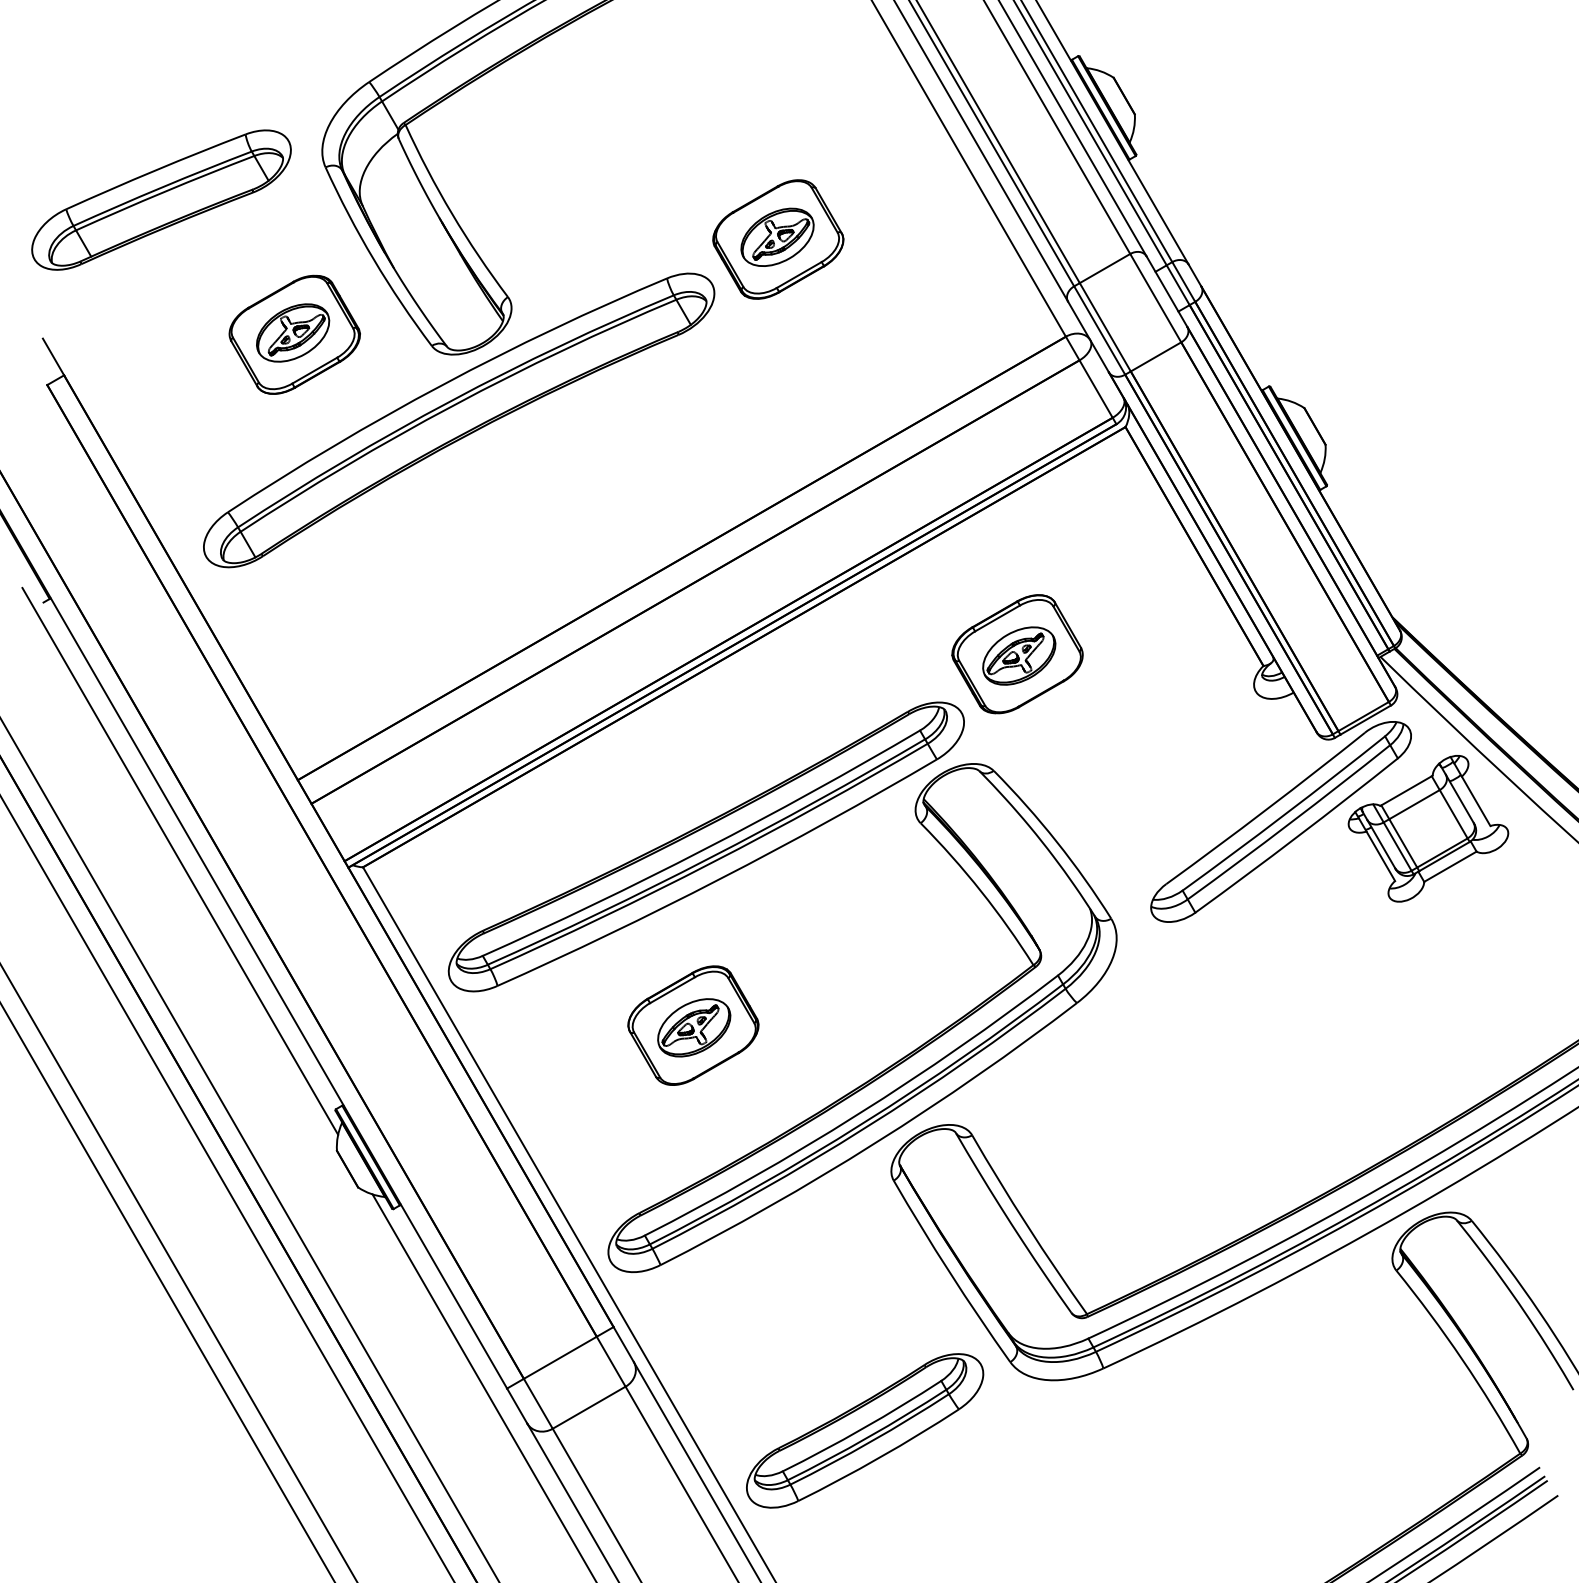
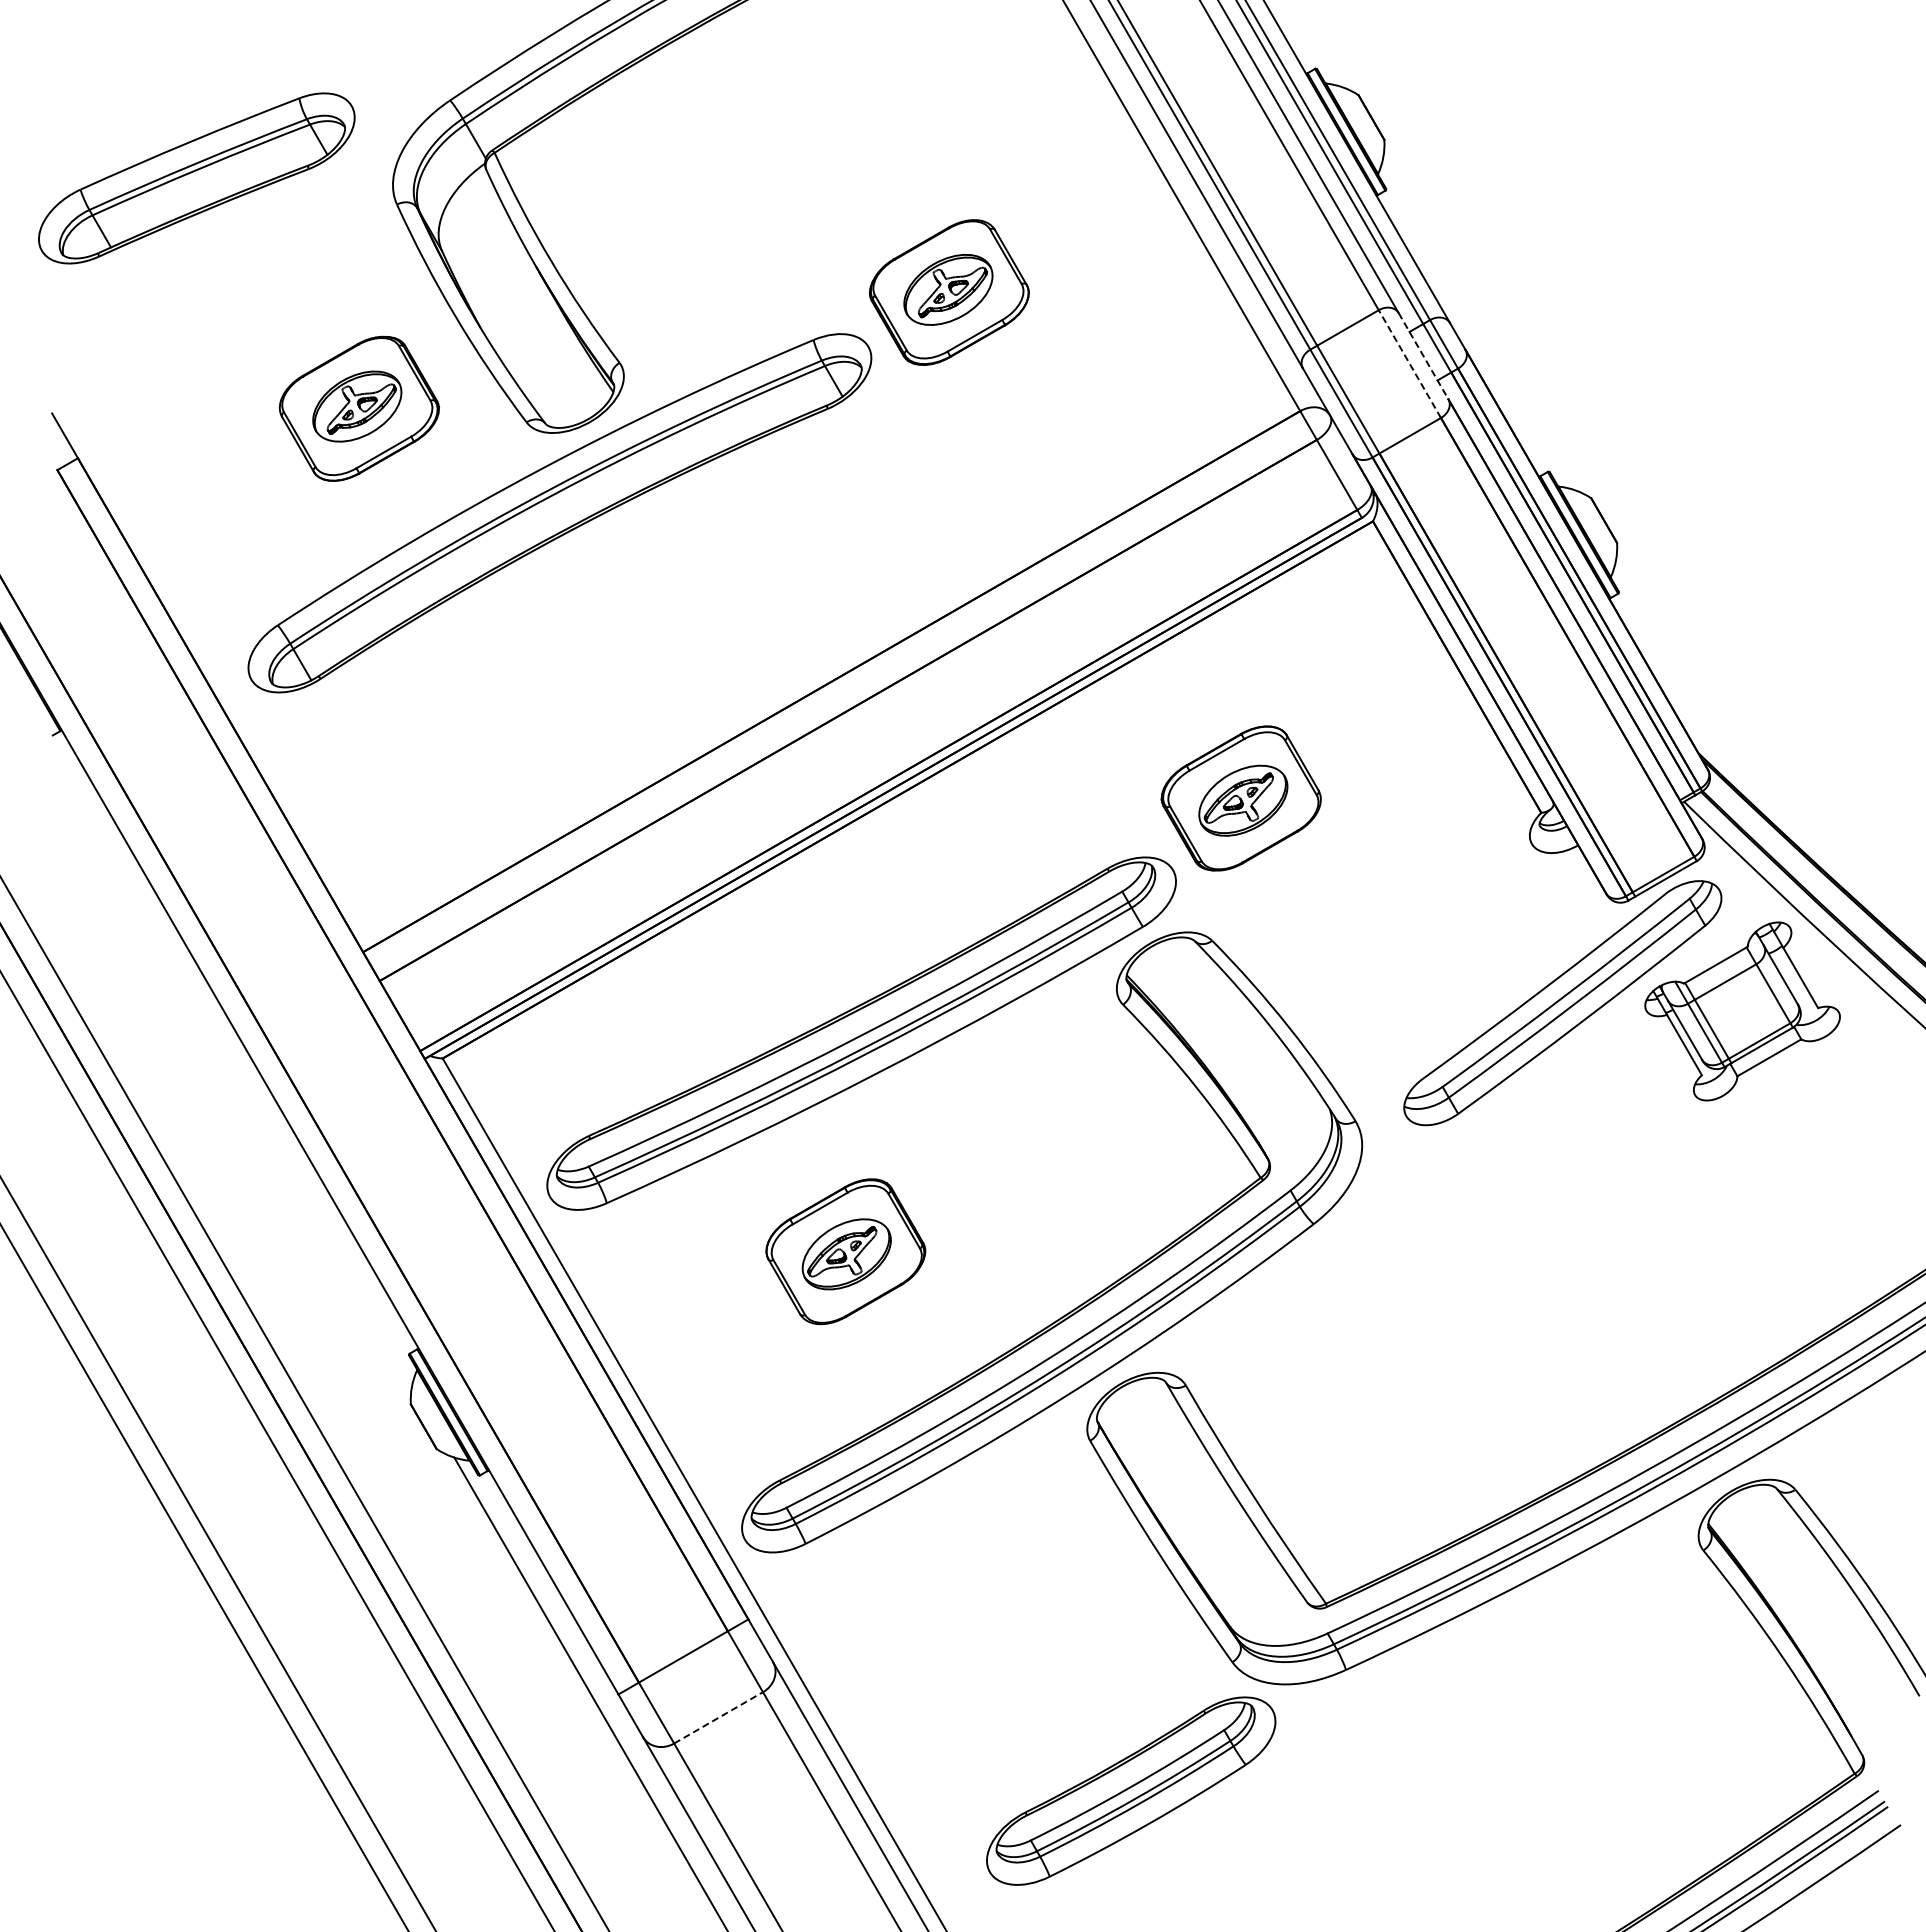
part: (161, 200) -> (196, 178), moved
line: (1166, 291) -> (1423, 356), solid -> dashed
line: (1155, 297) -> (1409, 363), solid -> dashed
line: (180, 860) -> (219, 1050), removed
line: (589, 1407) -> (719, 1717), solid -> dashed
part: (865, 1430) -> (1131, 1790), moved

